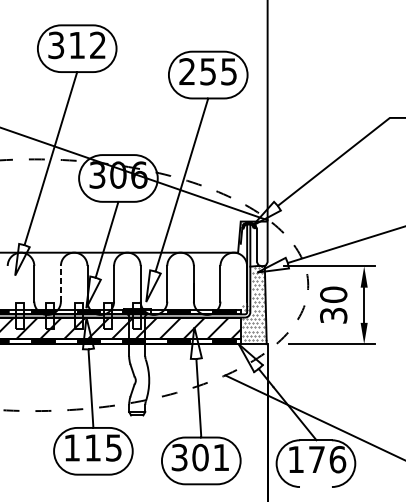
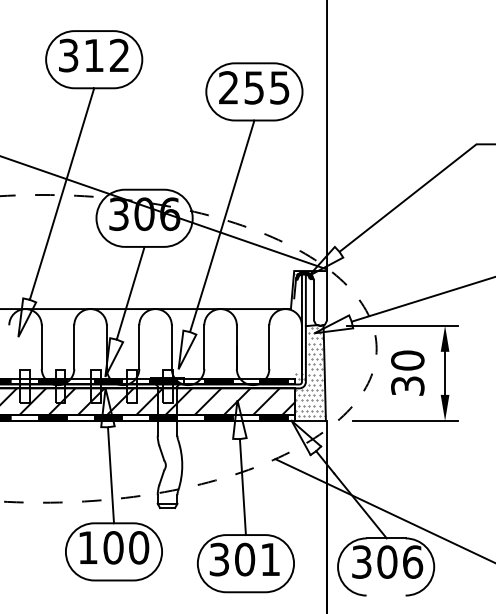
line: (61, 284) -> (74, 347), dashed -> solid
text: (103, 447) -> (126, 547), 115 -> 100
text: (306, 459) -> (374, 561), 176 -> 306

